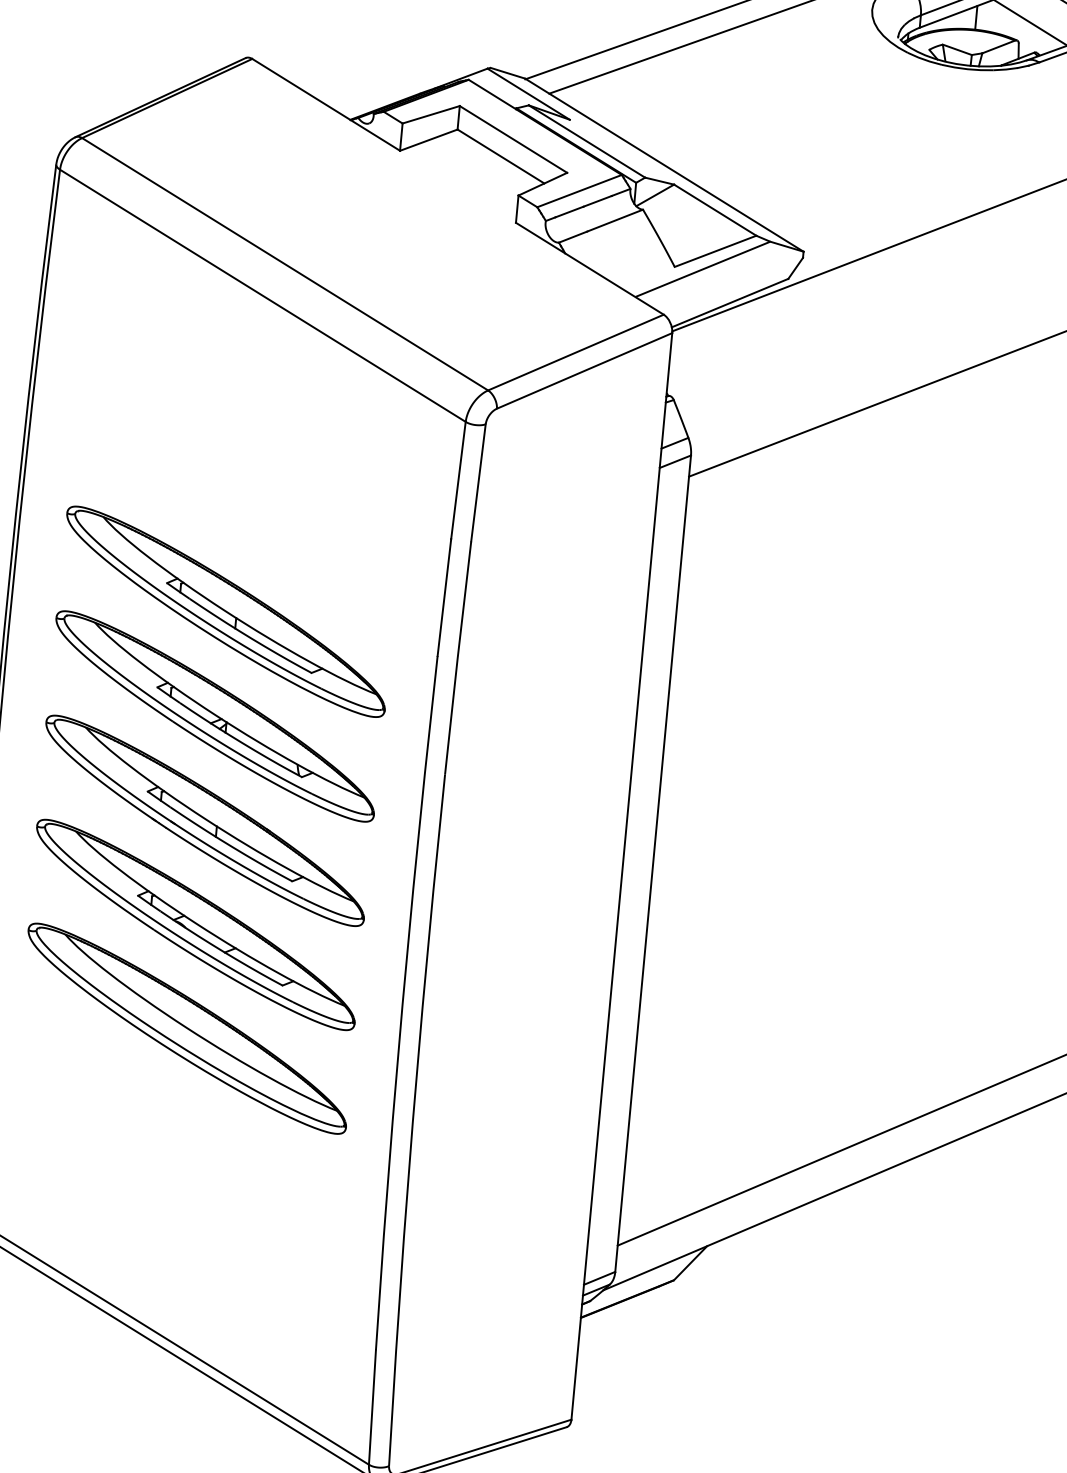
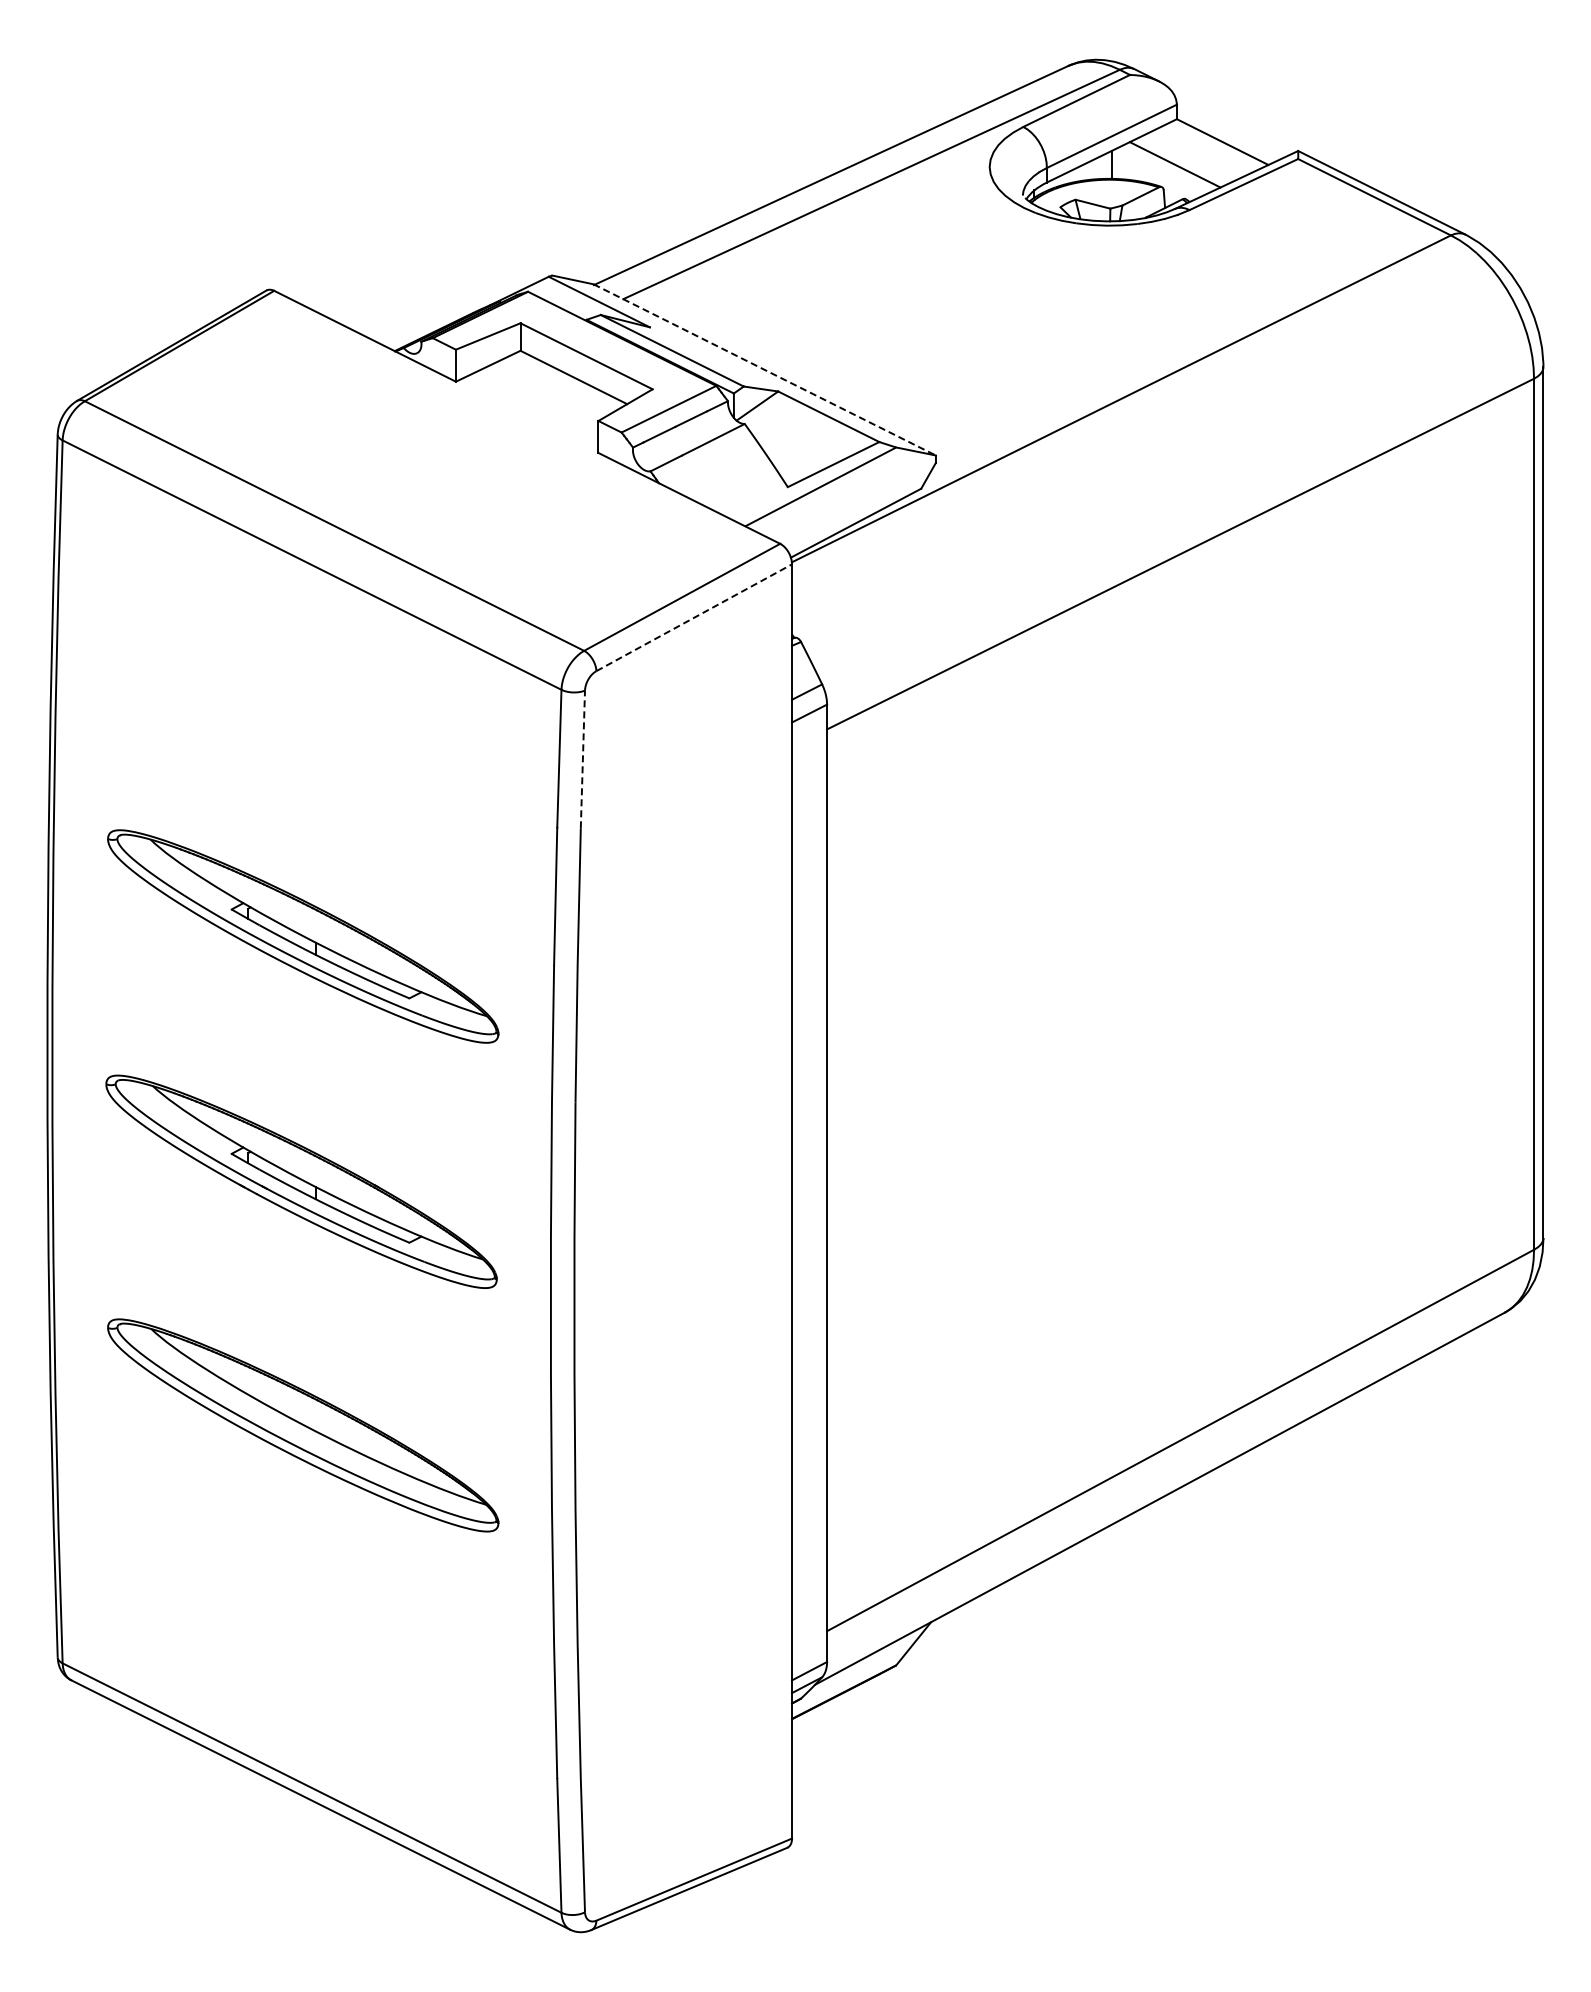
line: (664, 165) -> (765, 370), solid -> dashed
line: (584, 370) -> (694, 617), solid -> dashed
line: (478, 482) -> (582, 759), solid -> dashed
part: (214, 716) -> (301, 1059), removed
part: (195, 924) -> (301, 1303), removed

